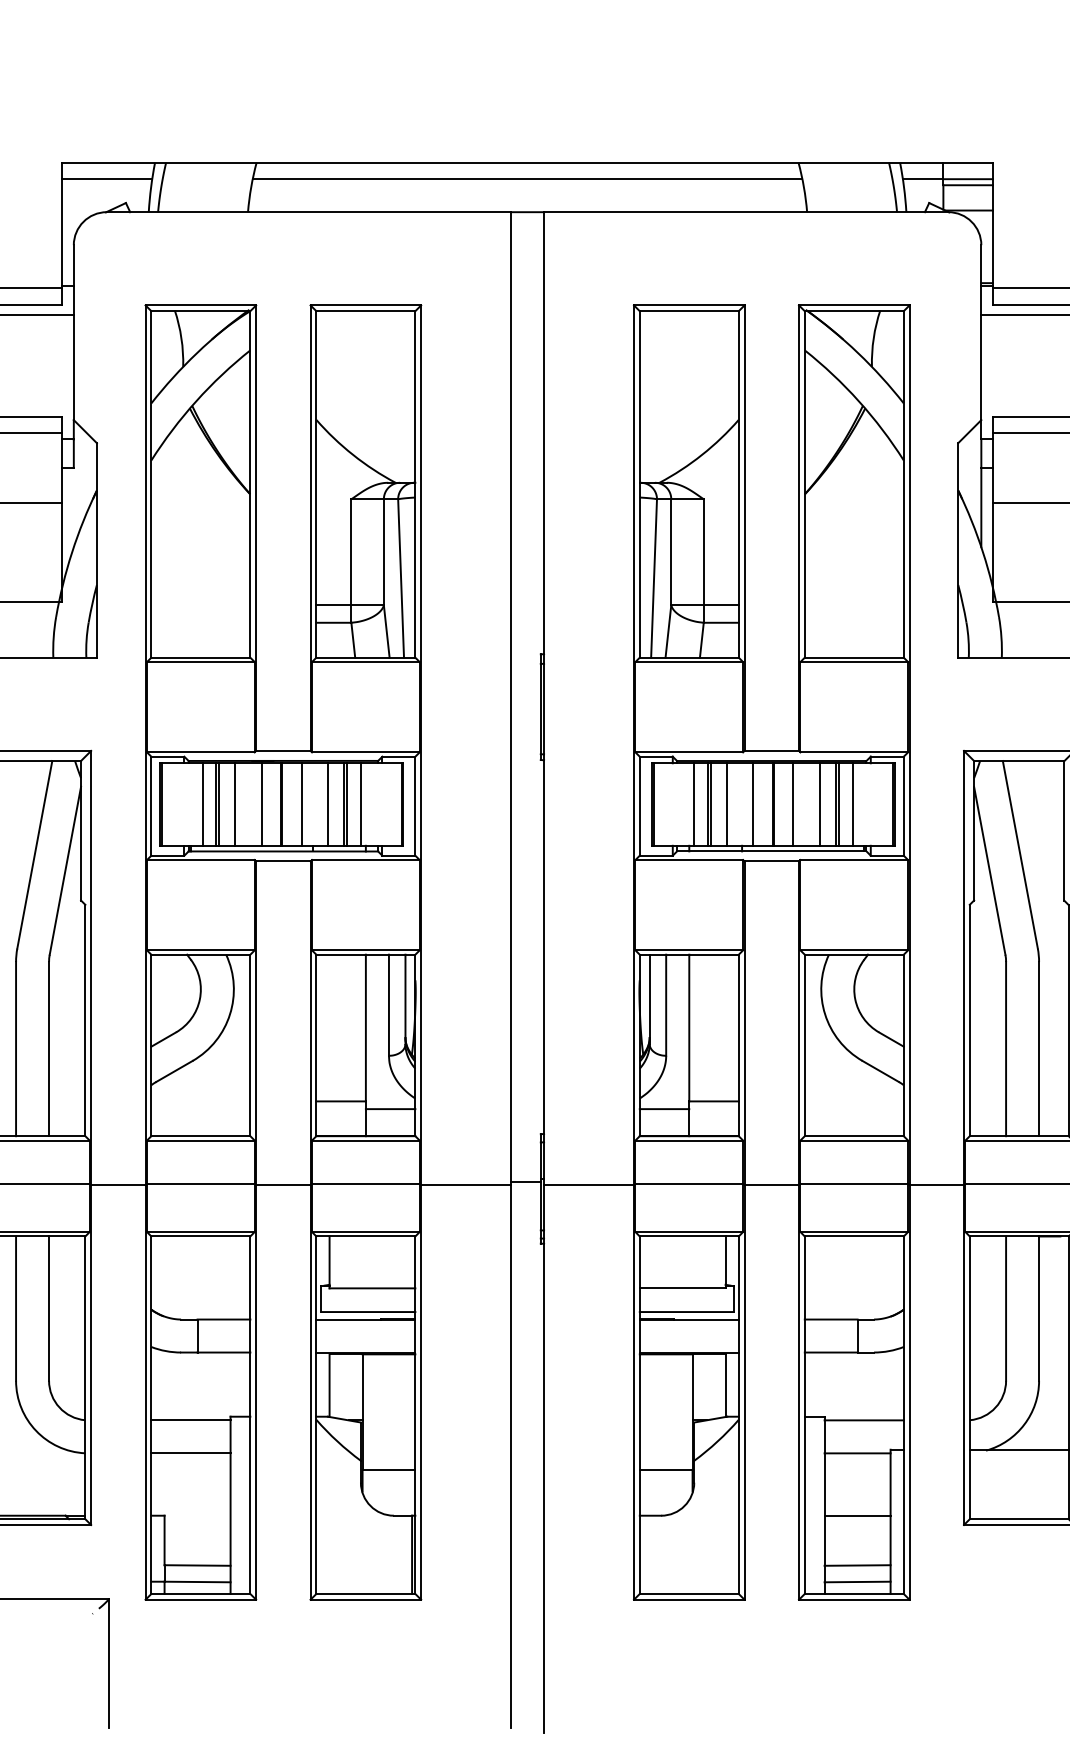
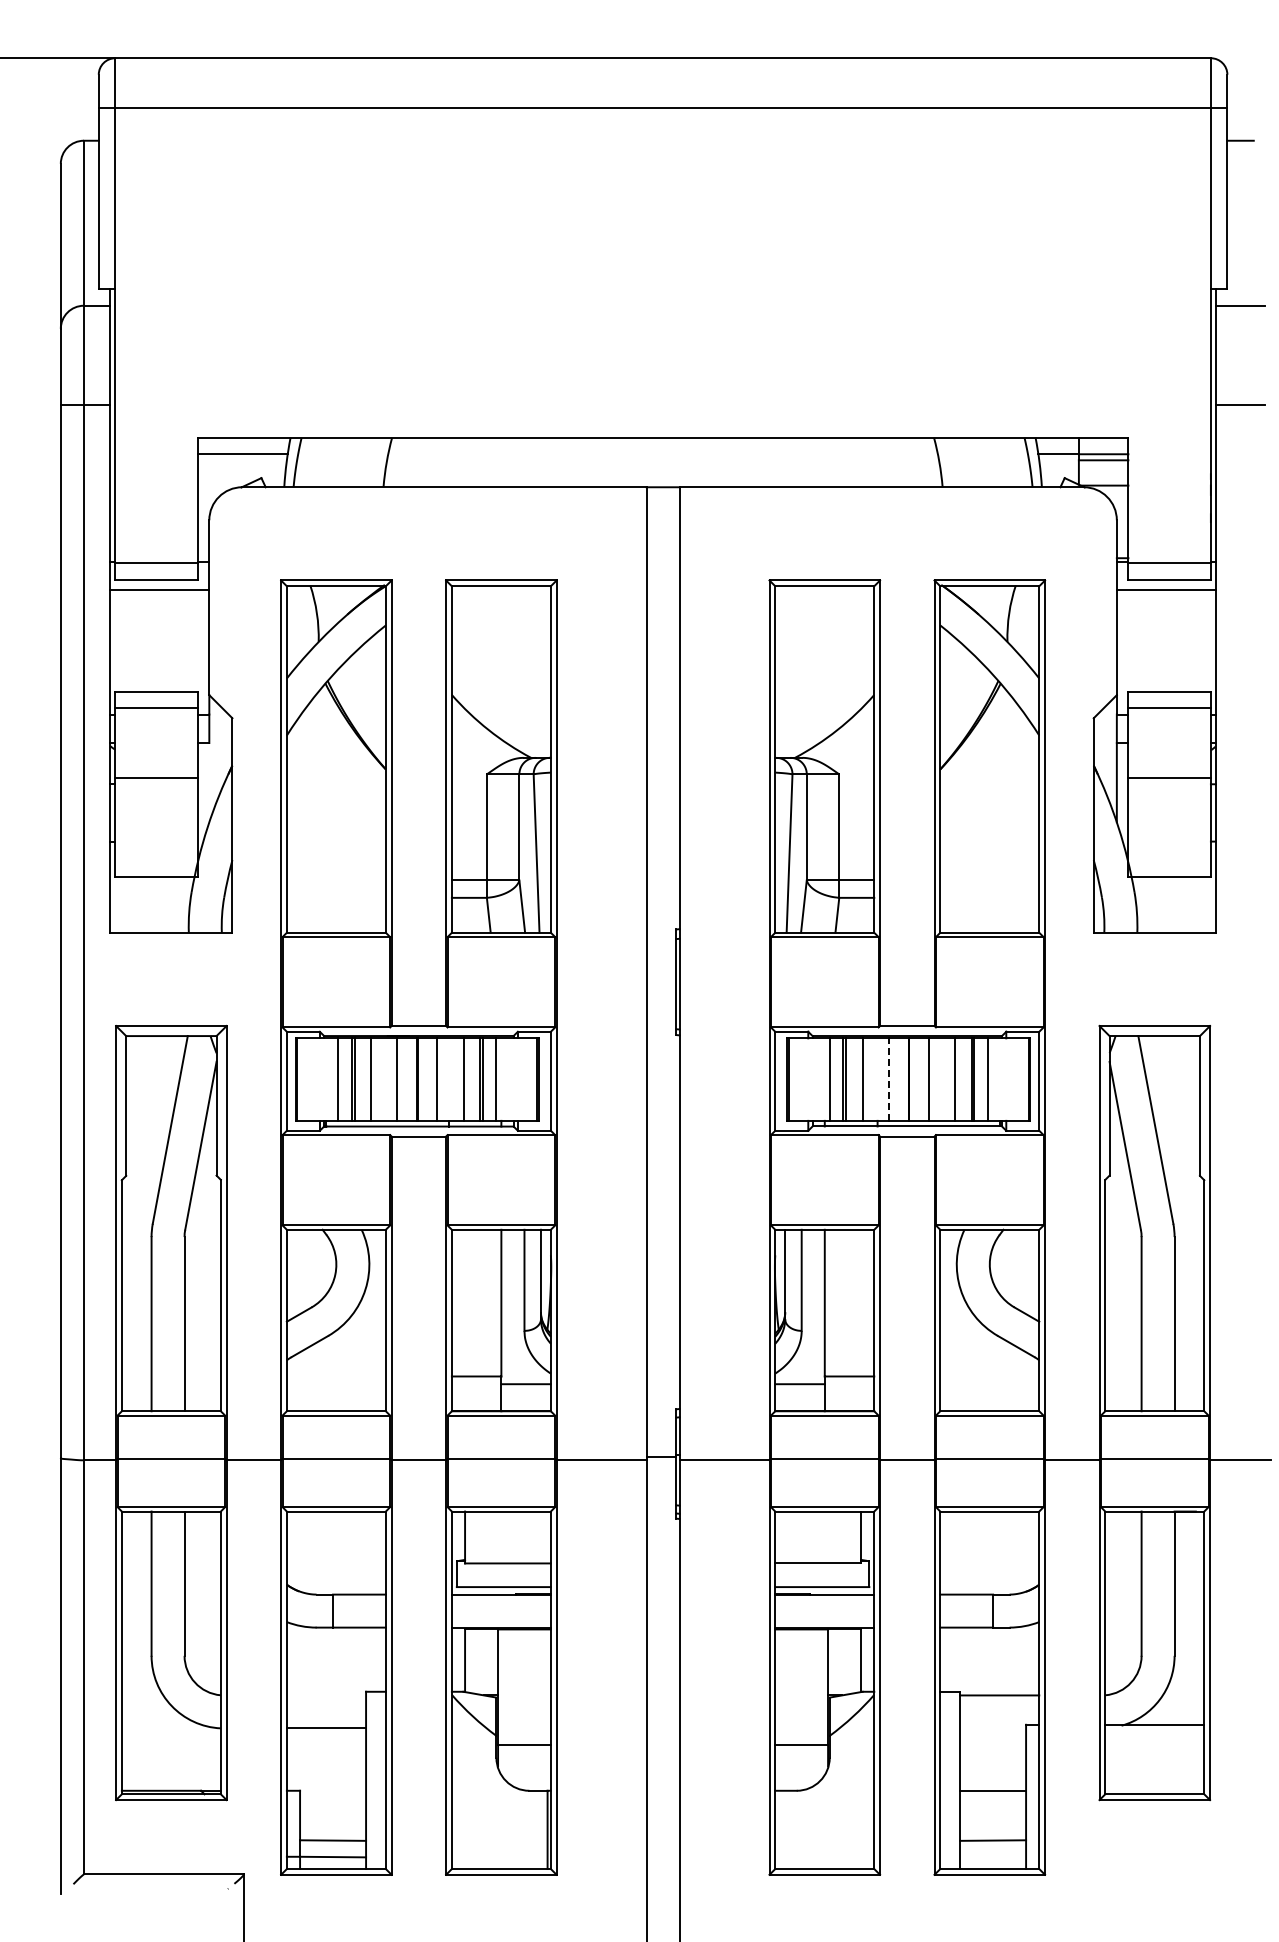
line: (527, 179) -> (662, 454), removed
line: (753, 804) -> (888, 1079), solid -> dashed
line: (191, 1420) -> (326, 1695), removed
line: (858, 1453) -> (993, 1728), removed
line: (858, 1581) -> (993, 1856), removed

